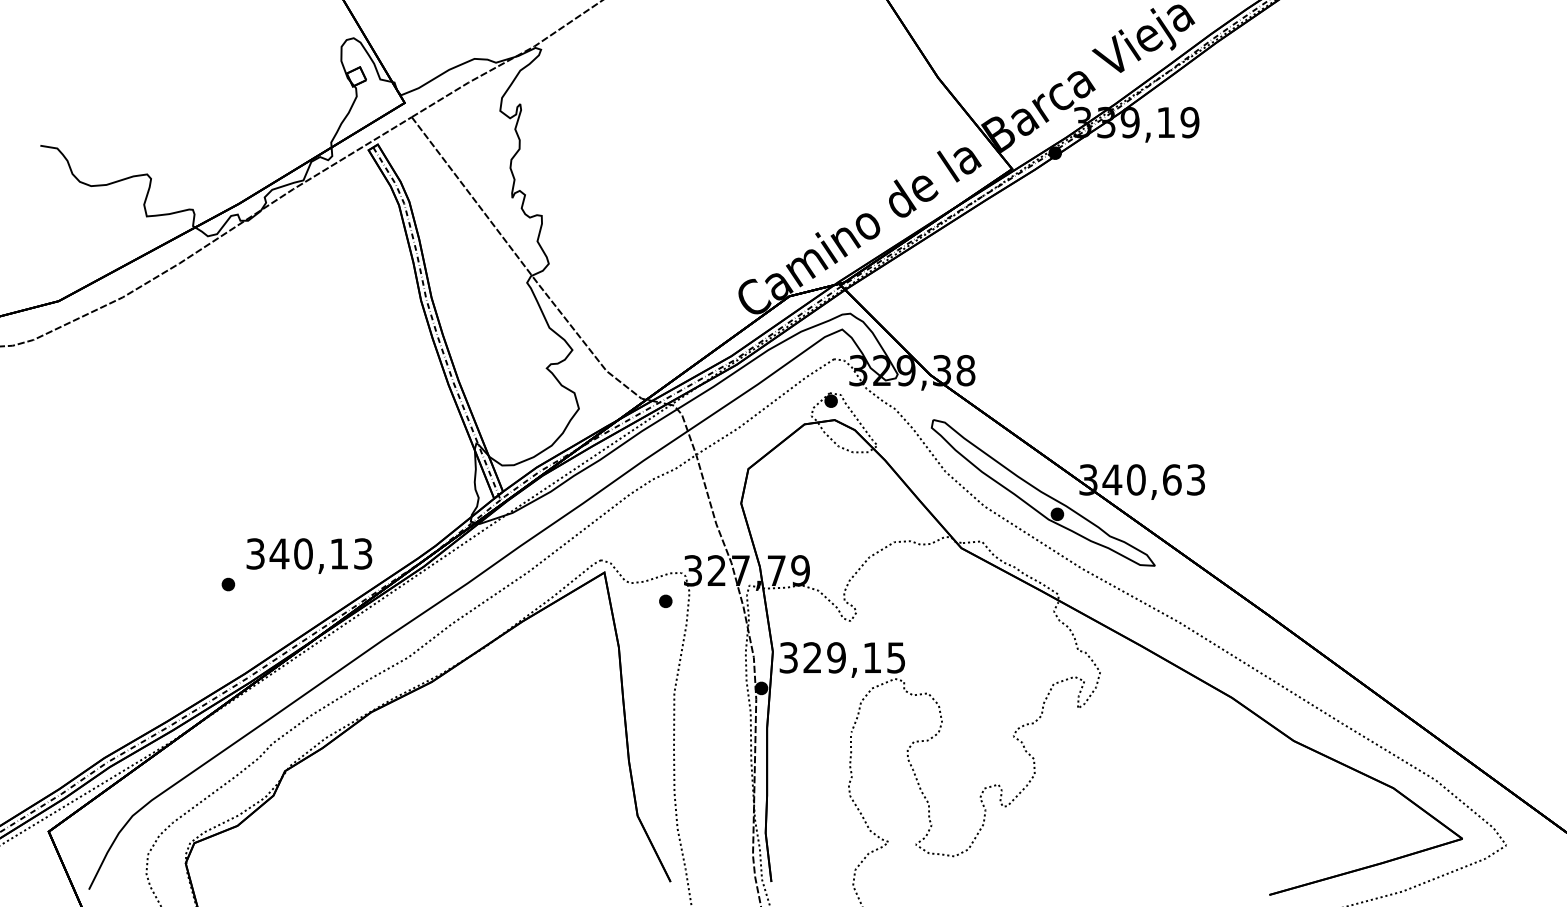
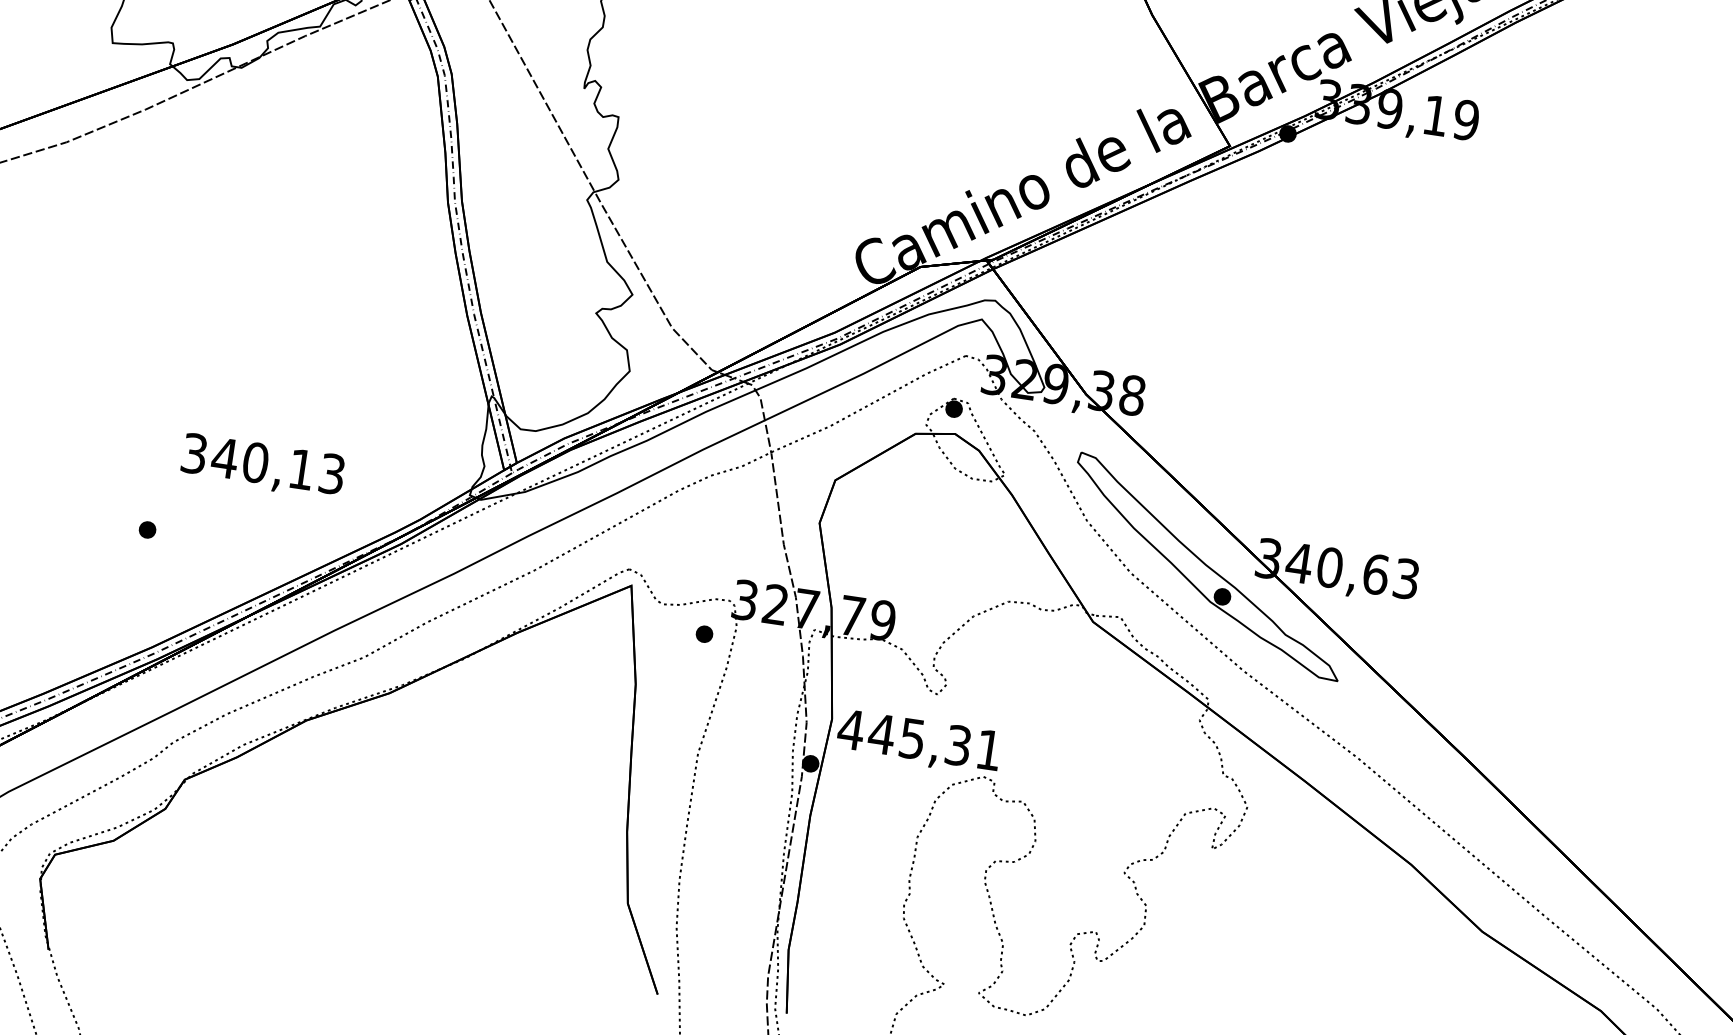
text: (309, 555) -> (263, 465), moved
text: (841, 657) -> (918, 739), 329,15 -> 445,31

